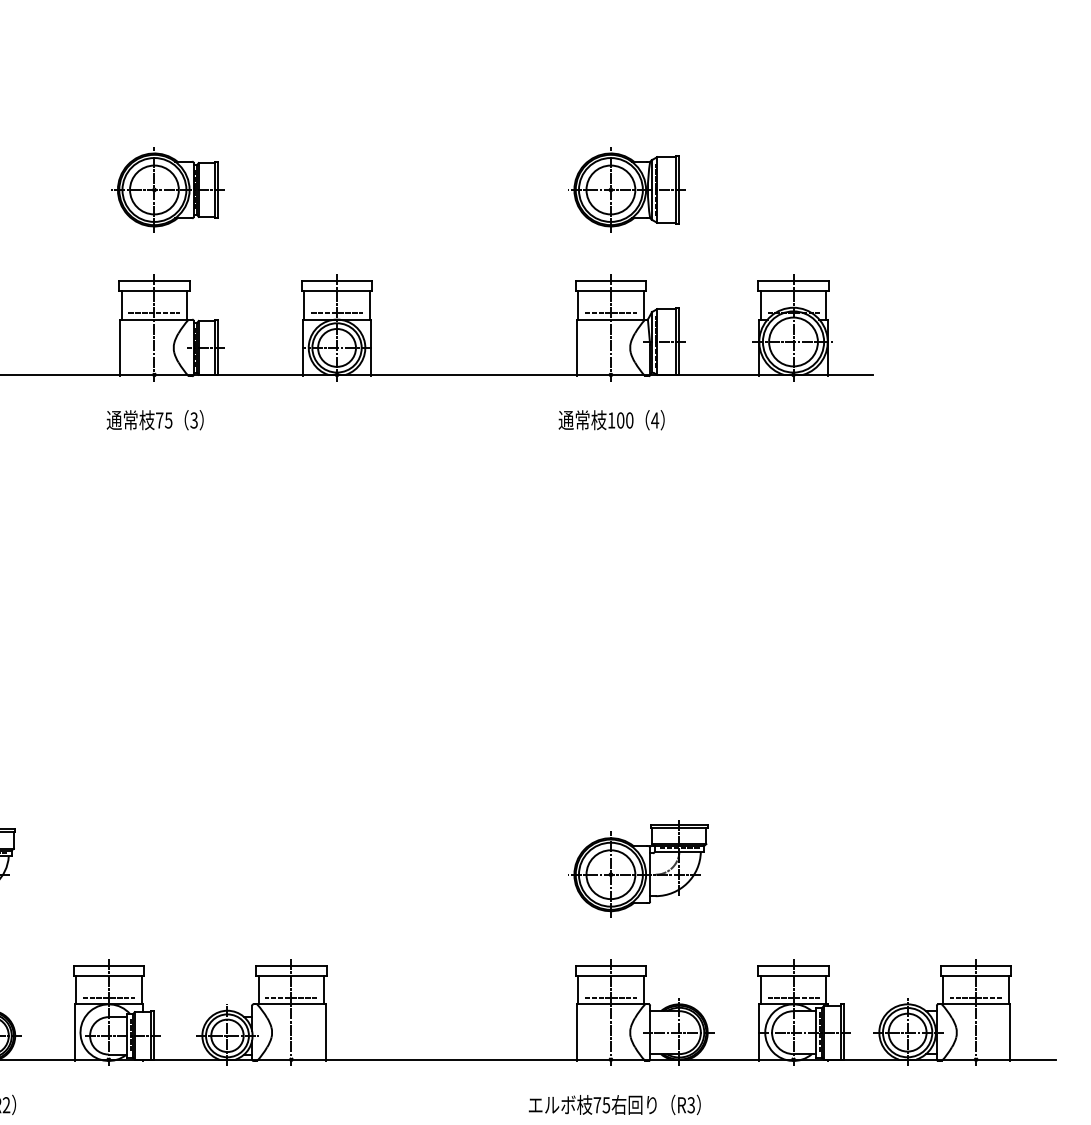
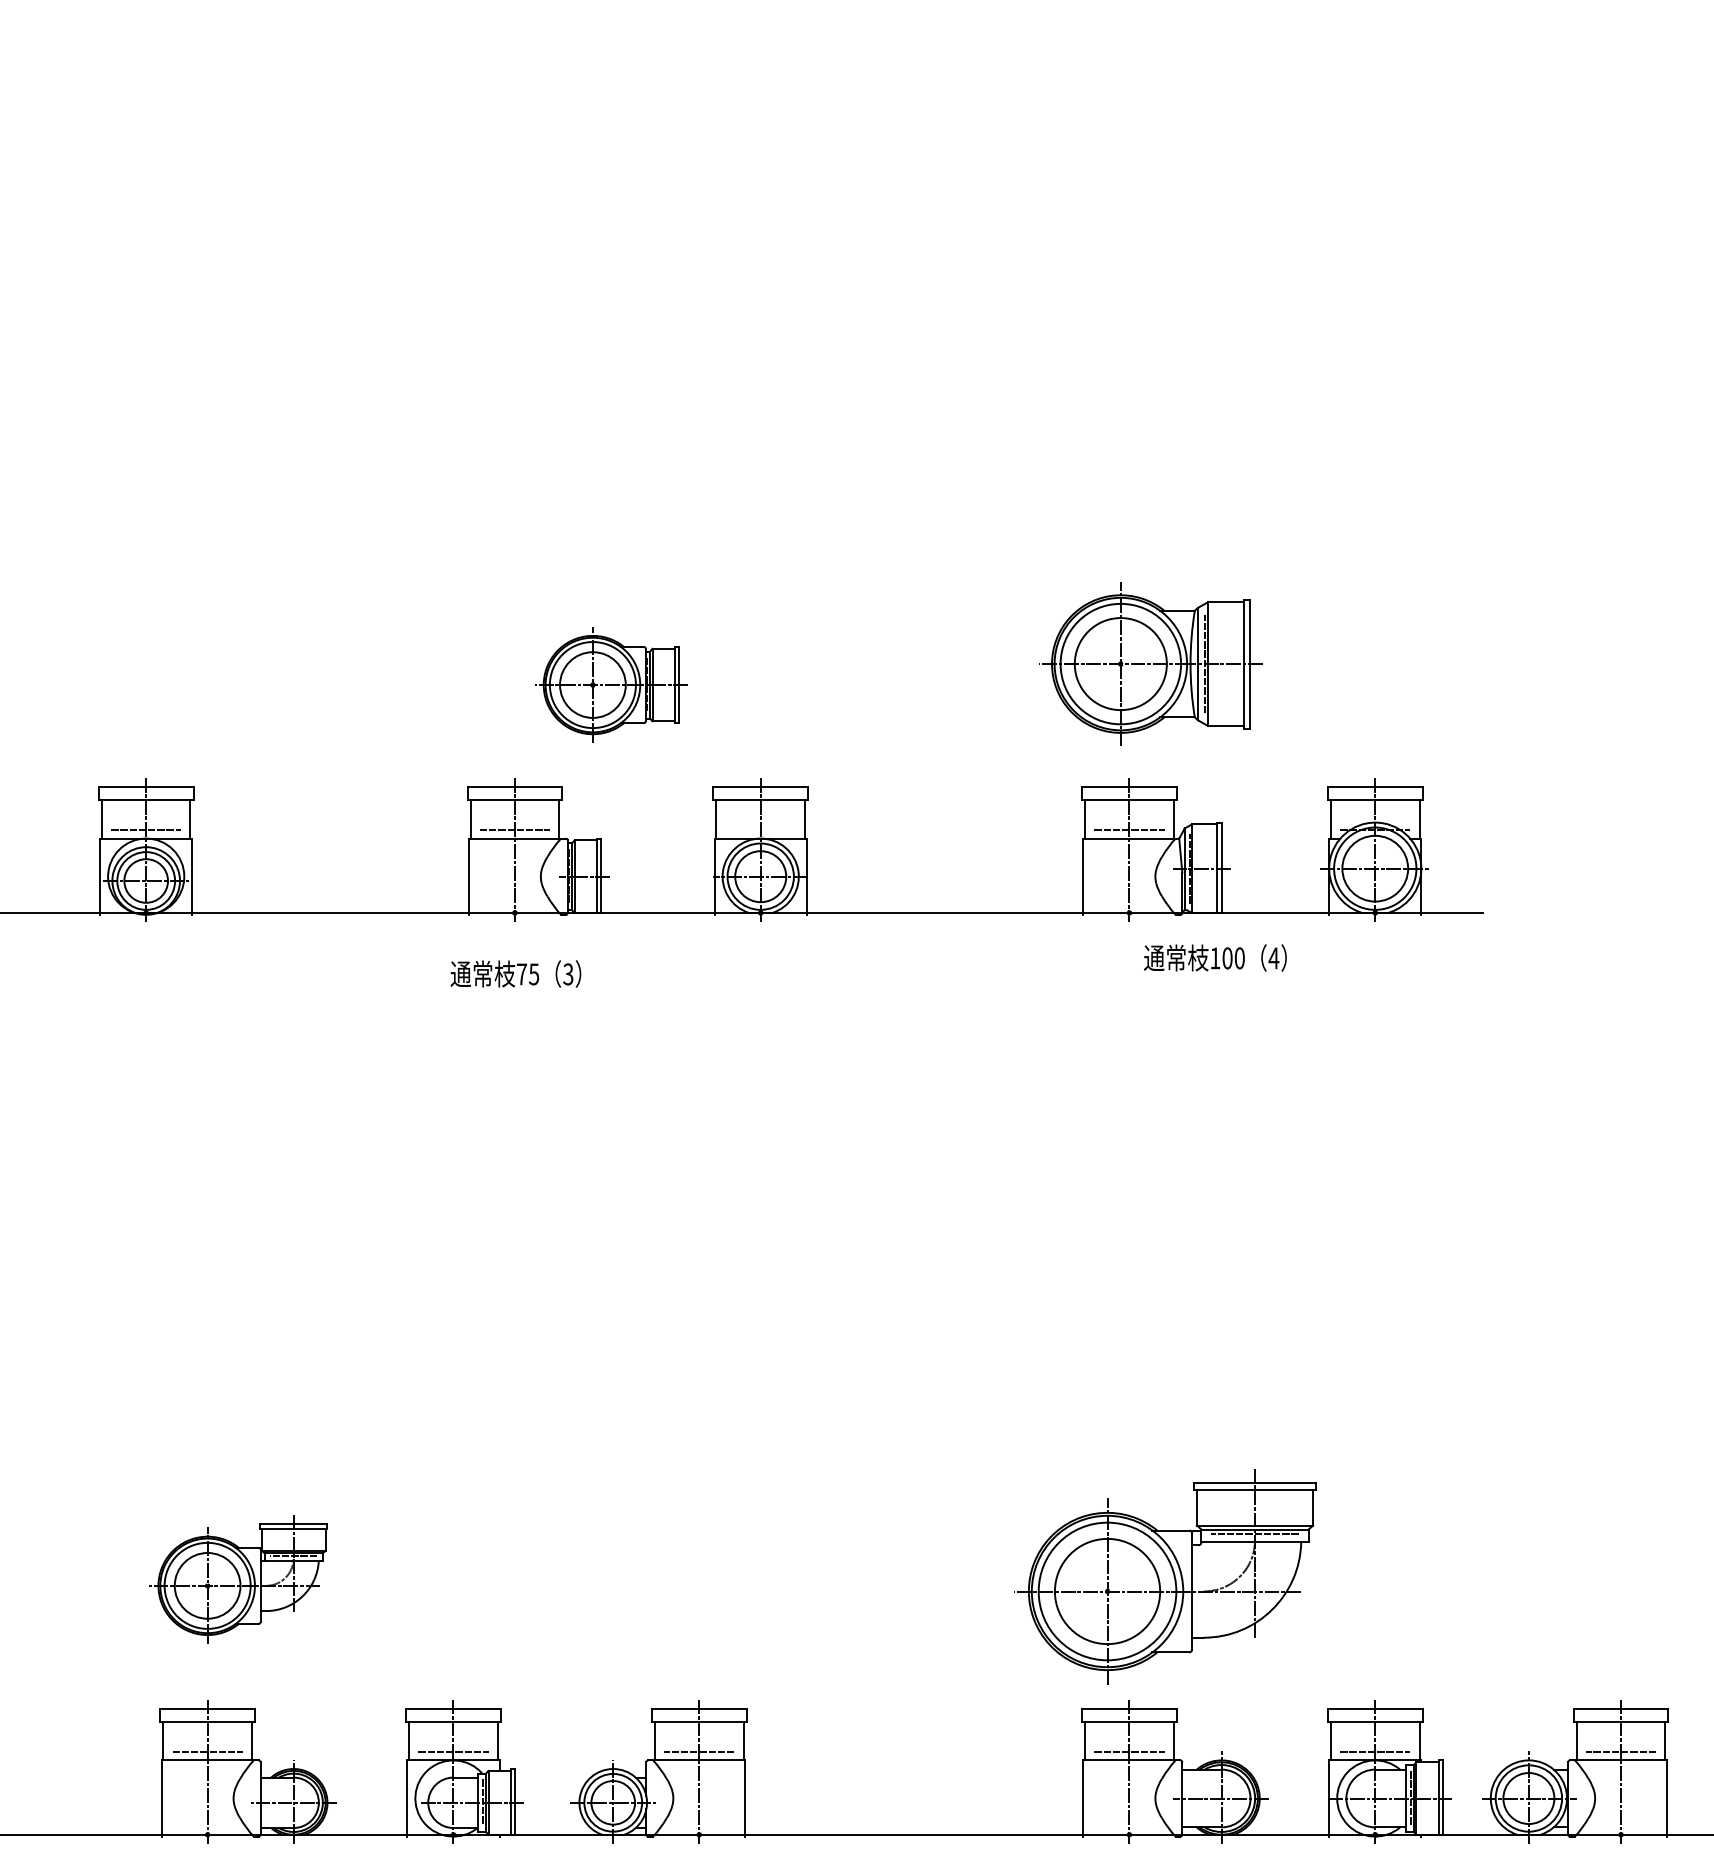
part: (168, 189) -> (611, 684), moved
part: (626, 189) -> (1150, 663), size x1.4
line: (336, 312) -> (760, 829), removed
text: (611, 419) -> (1215, 957), moved
part: (637, 867) -> (1165, 1576), size x1.6

